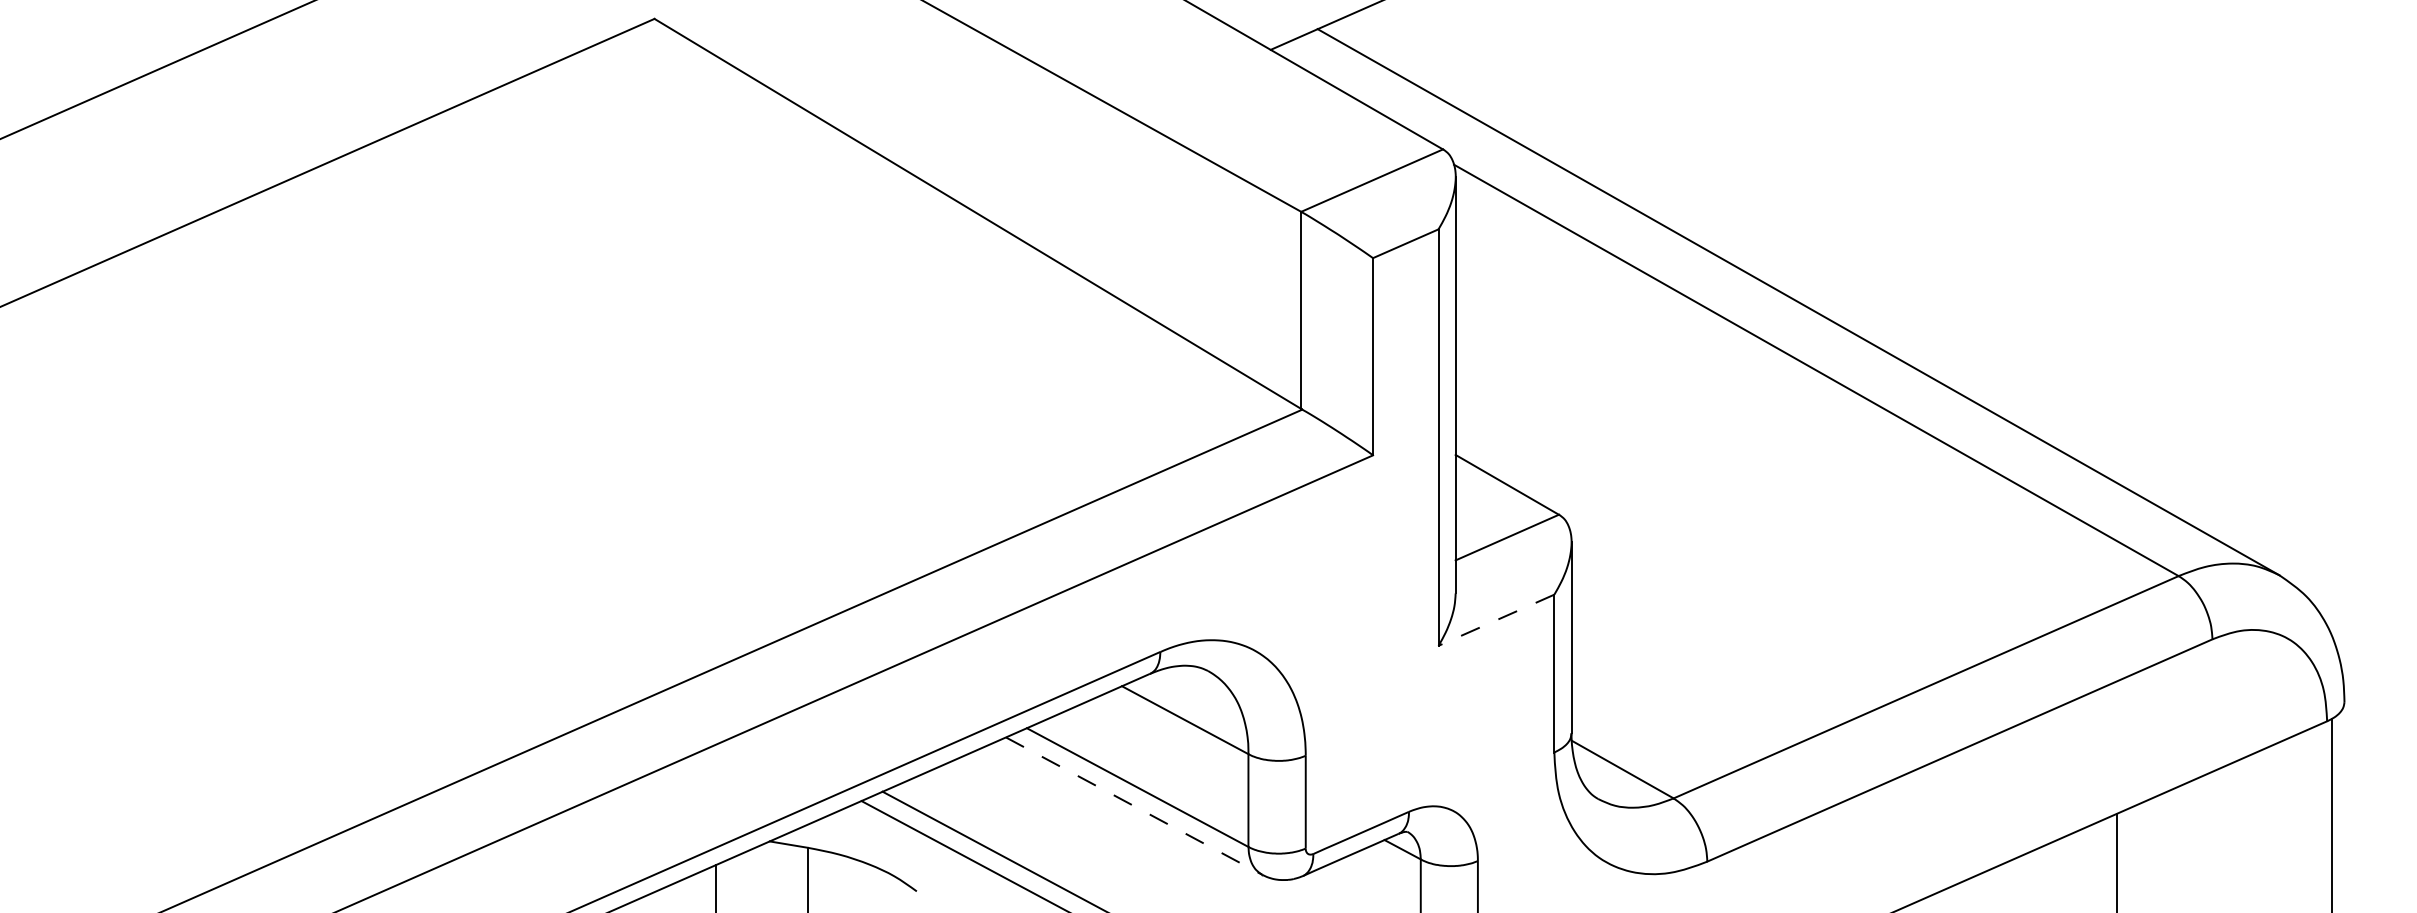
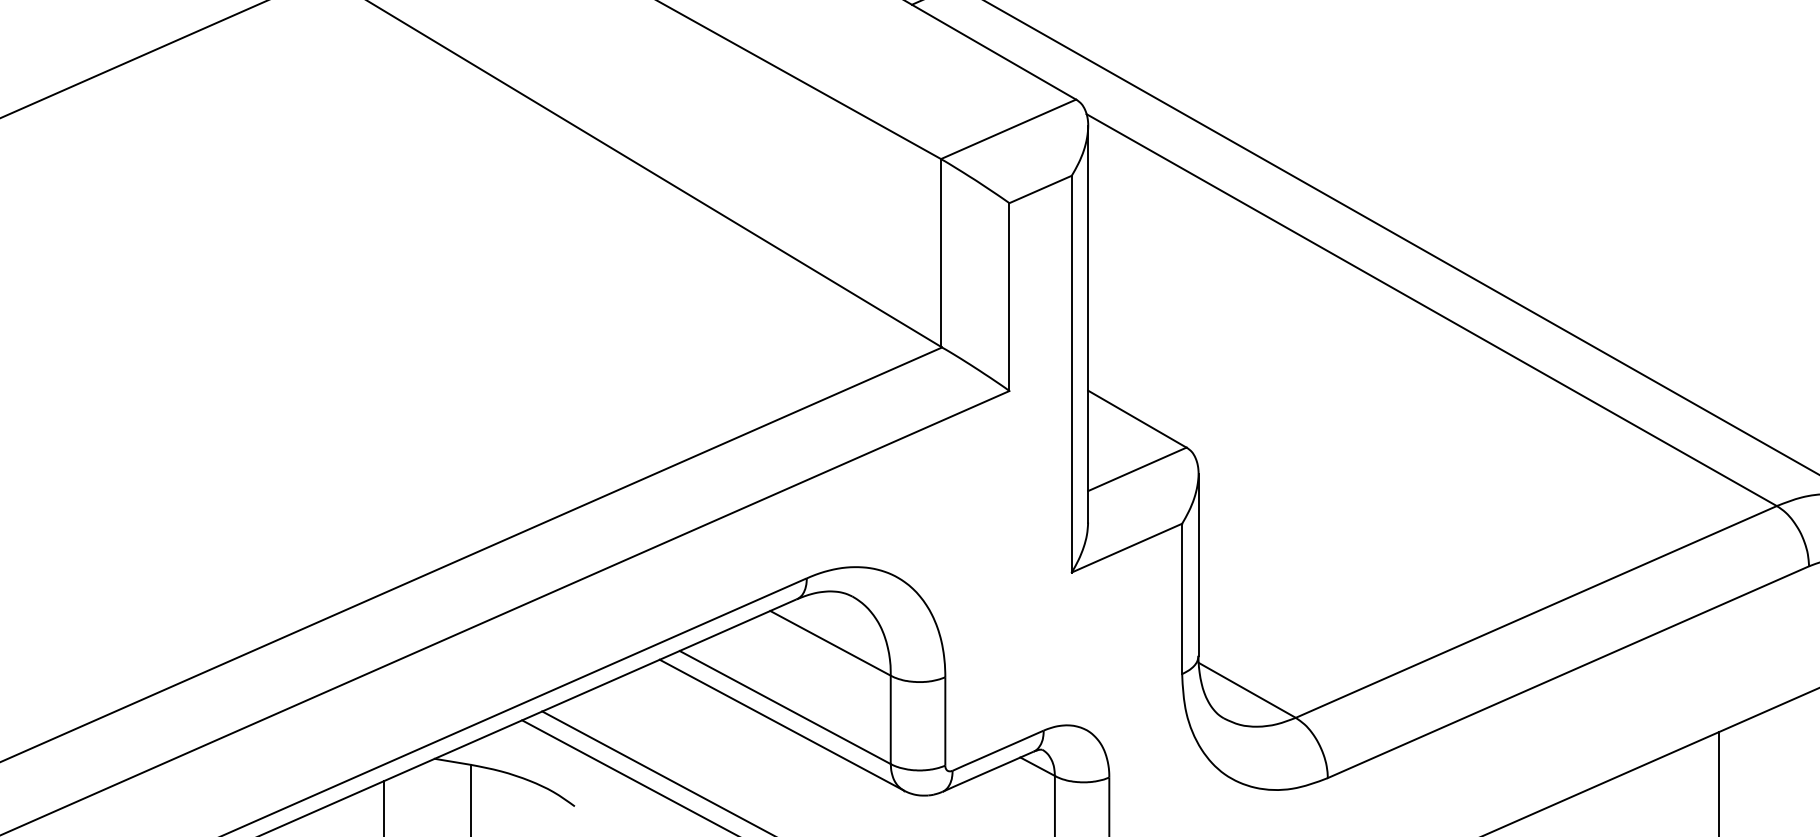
line: (1495, 620) -> (1126, 548), dashed -> solid
line: (1134, 806) -> (782, 725), dashed -> solid

